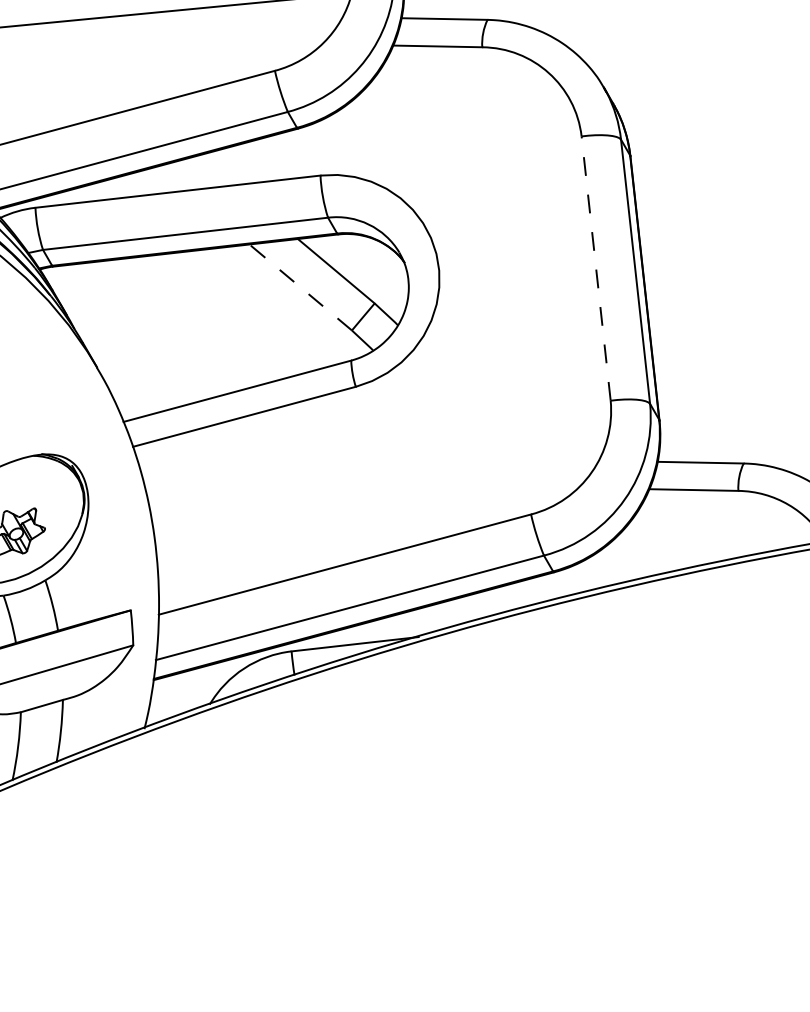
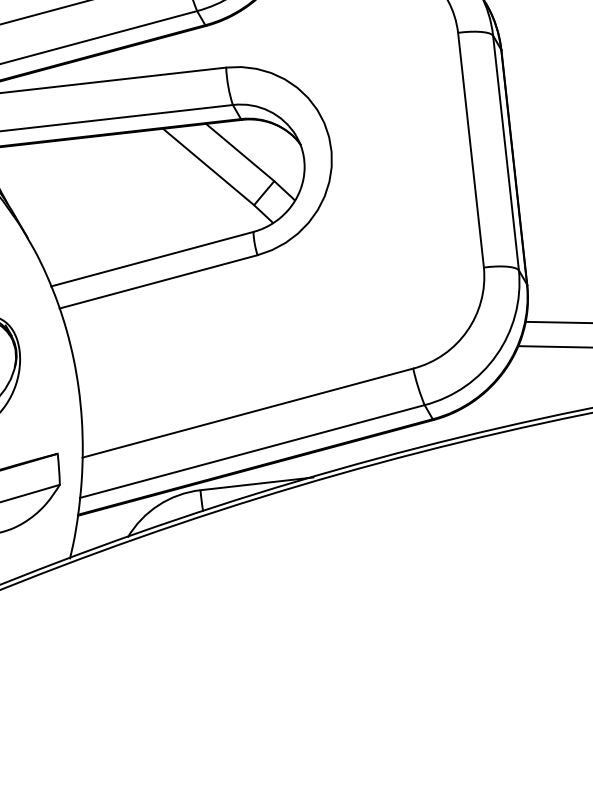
line: (596, 268) -> (471, 150), dashed -> solid
line: (300, 287) -> (208, 167), dashed -> solid

